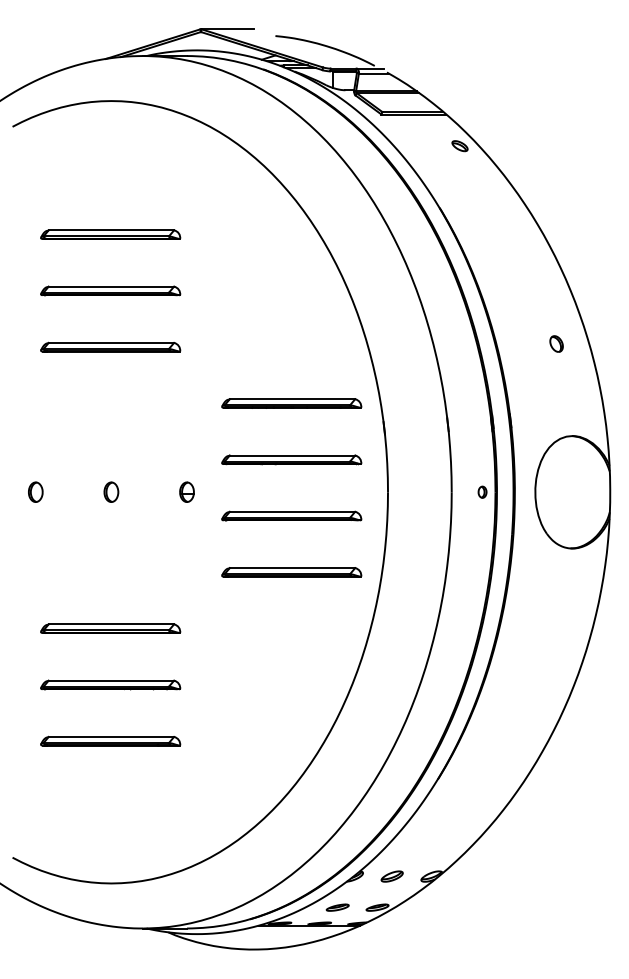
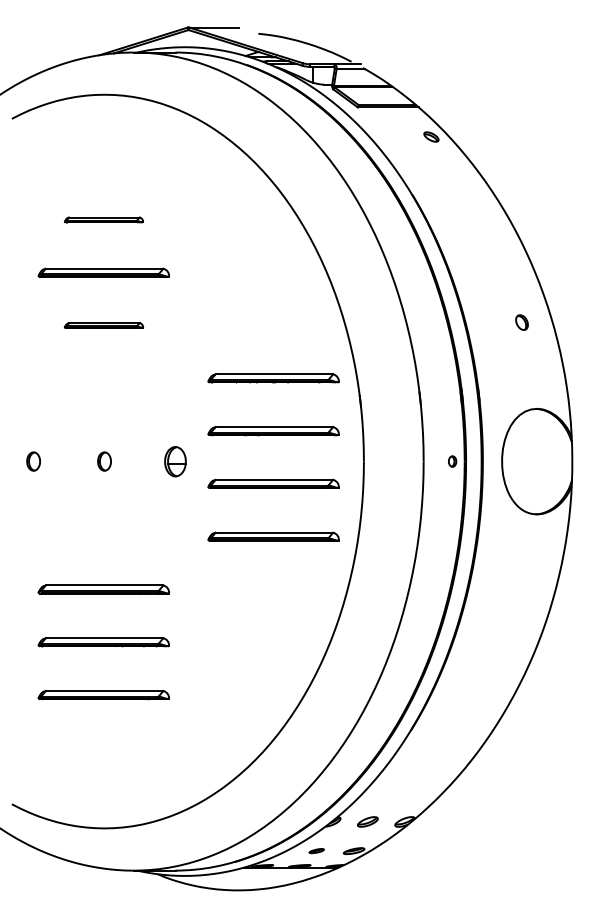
part: (110, 234) -> (103, 219), size x0.6
part: (110, 346) -> (103, 324), size x0.6
part: (186, 491) -> (174, 460), size x1.6
part: (337, 907) -> (316, 850), size x0.7

